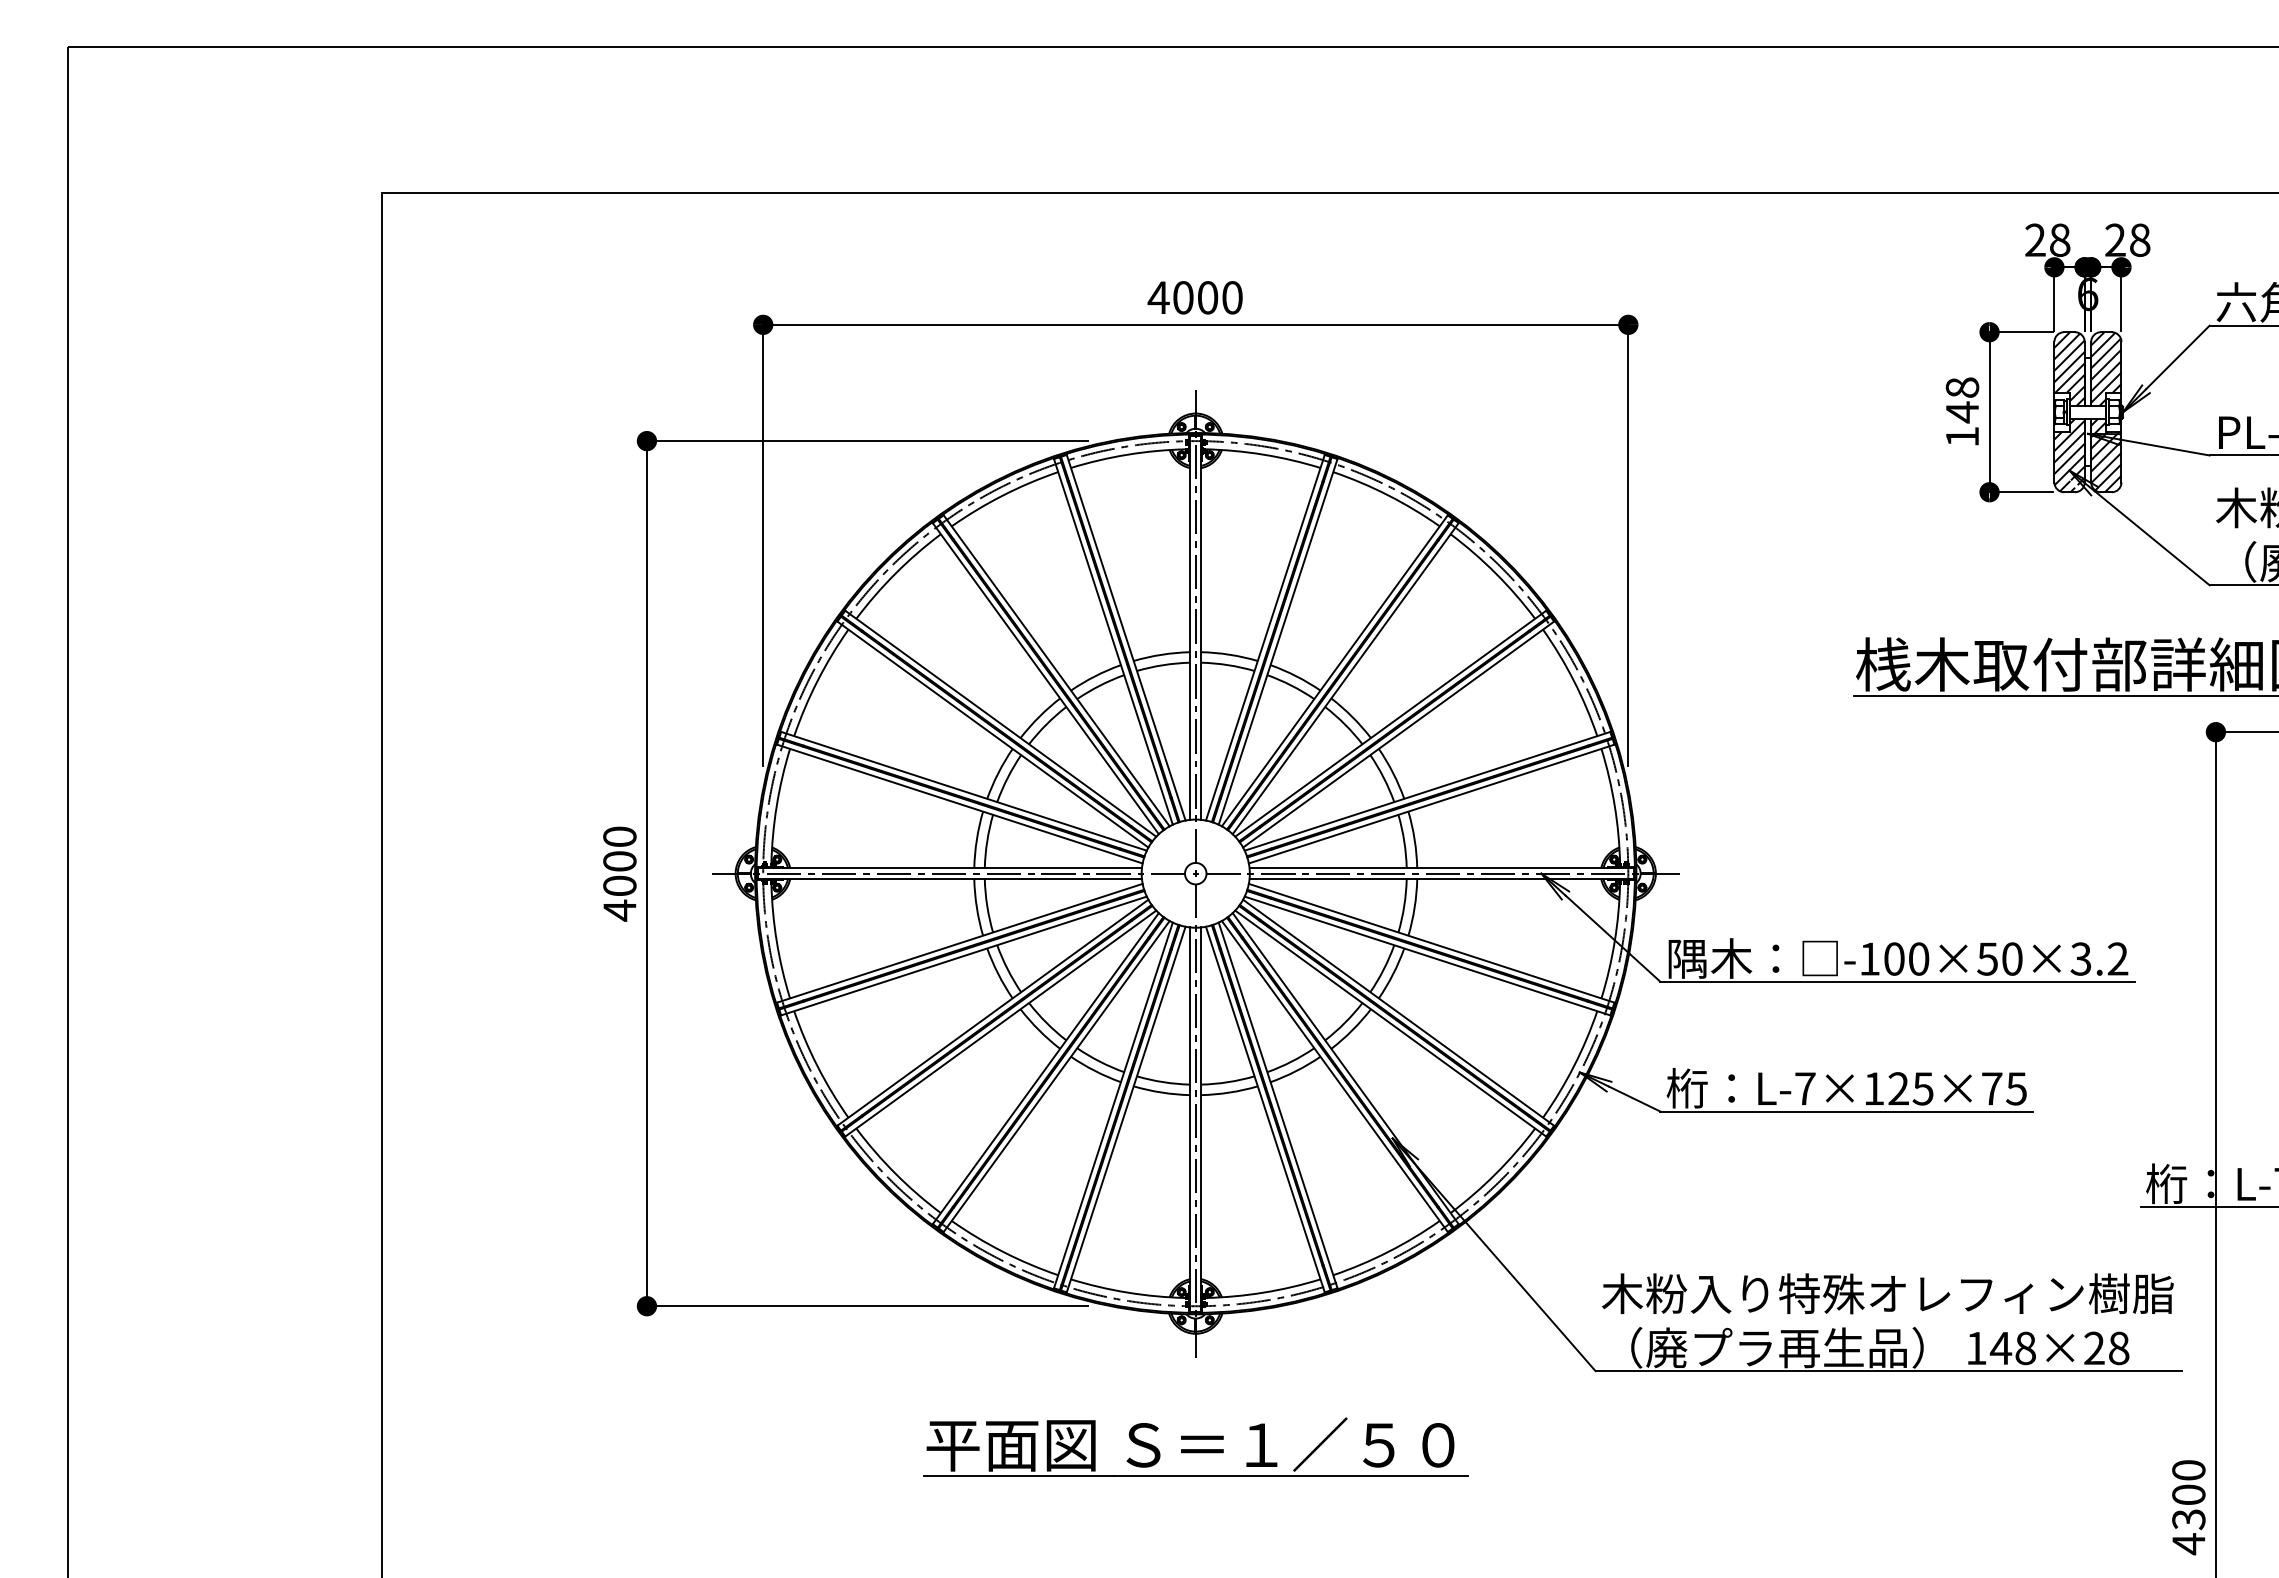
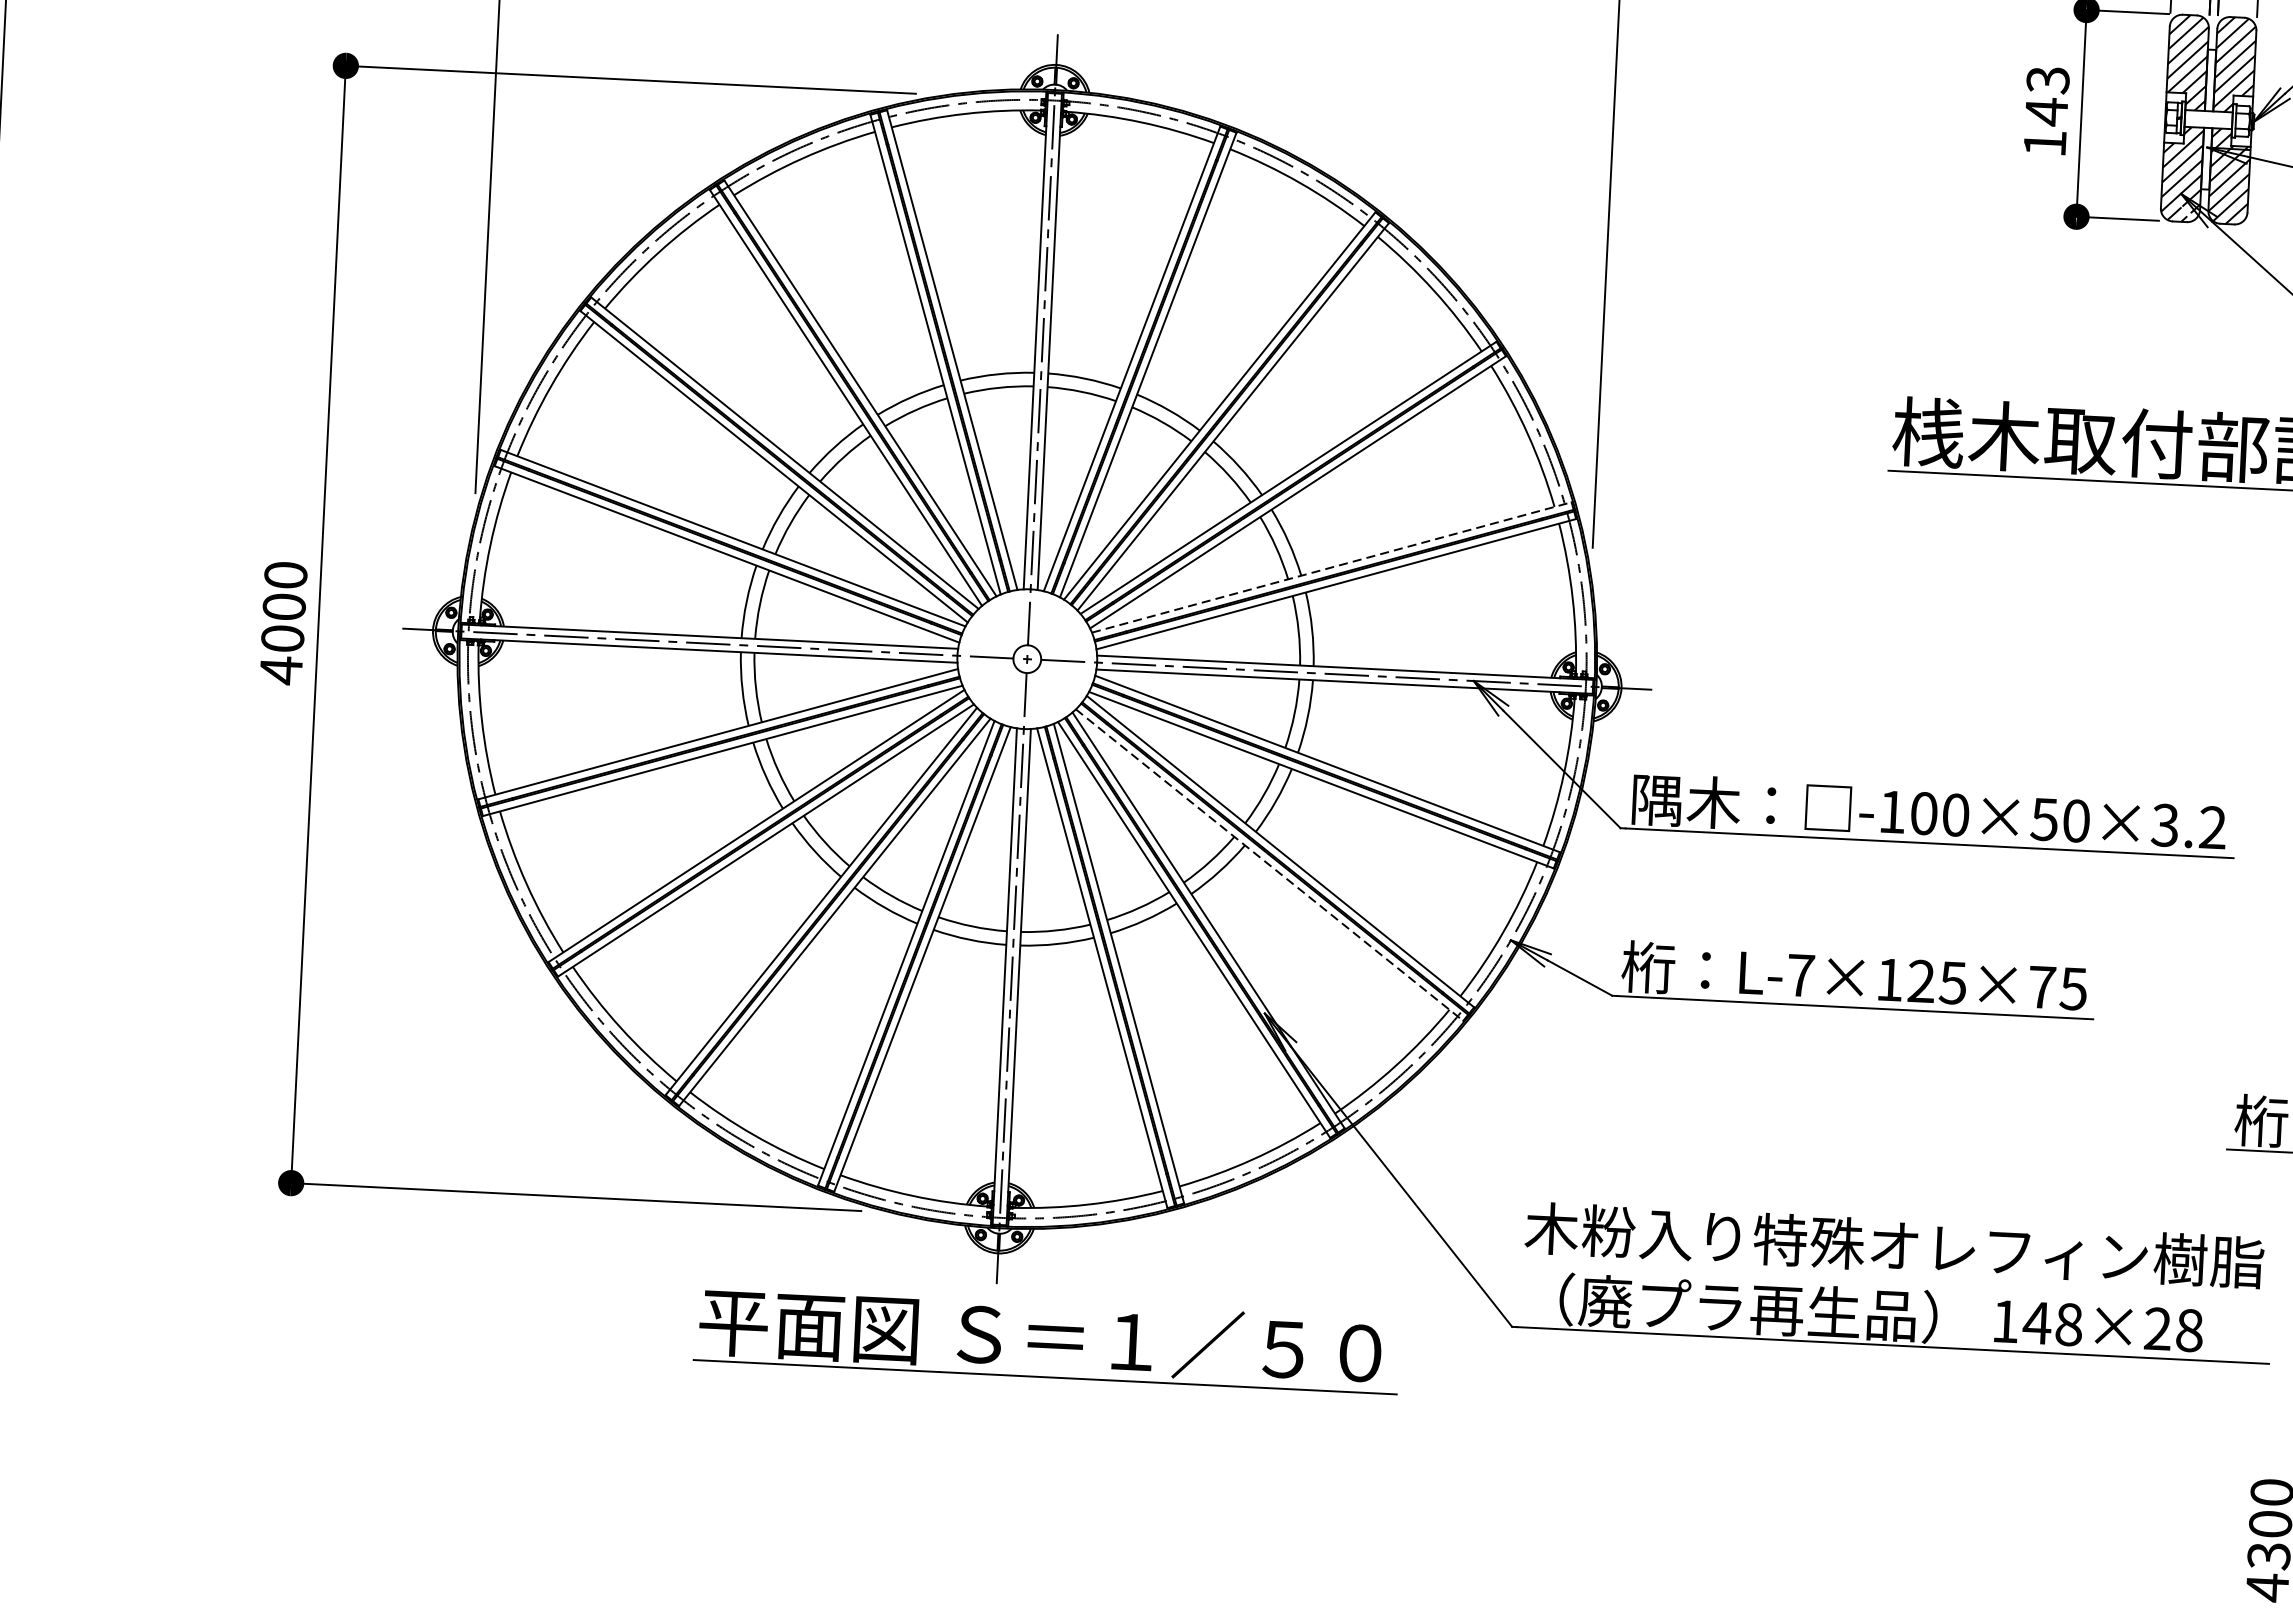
text: (1962, 387) -> (2048, 79), 148 -> 143
line: (1428, 791) -> (1333, 567), solid -> dashed
line: (1391, 1023) -> (1270, 865), solid -> dashed
part: (1195, 1446) -> (1046, 1339), moved

